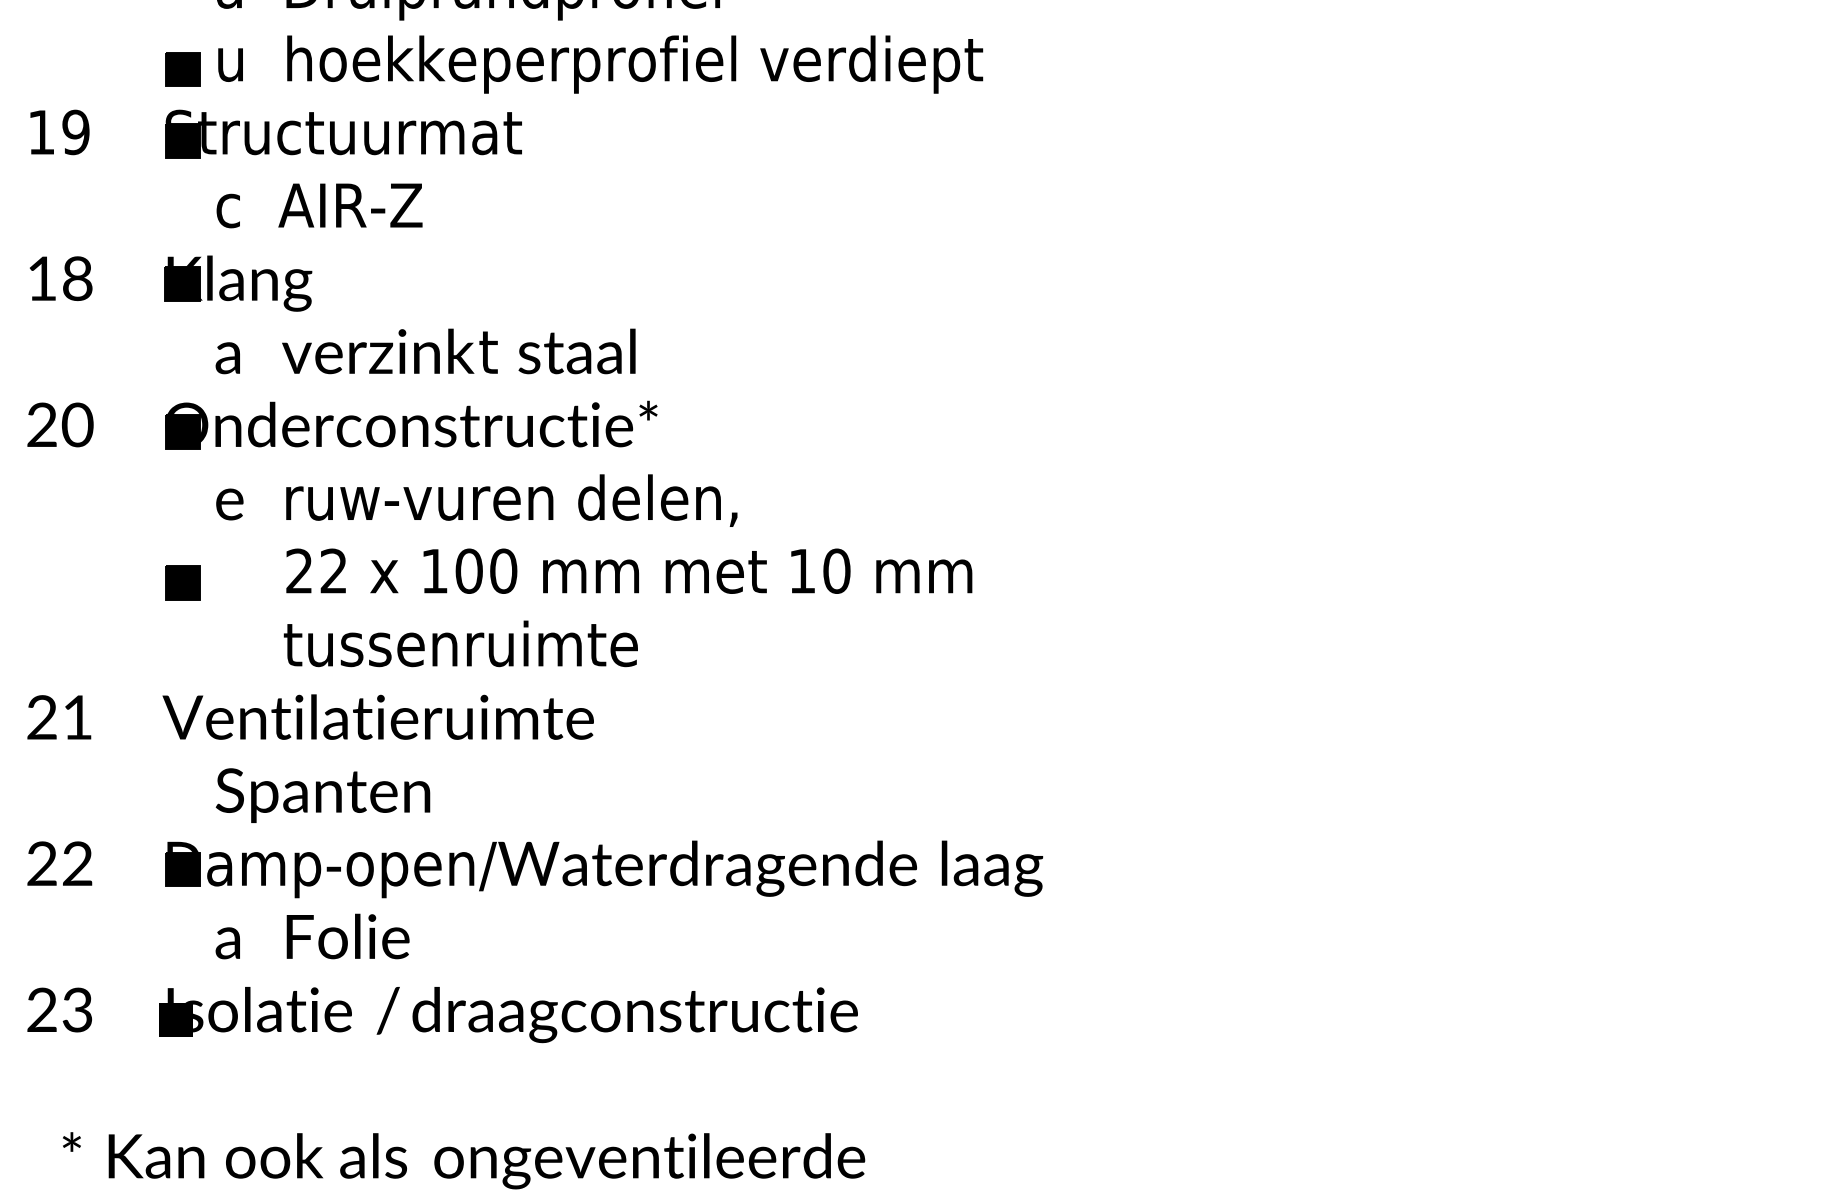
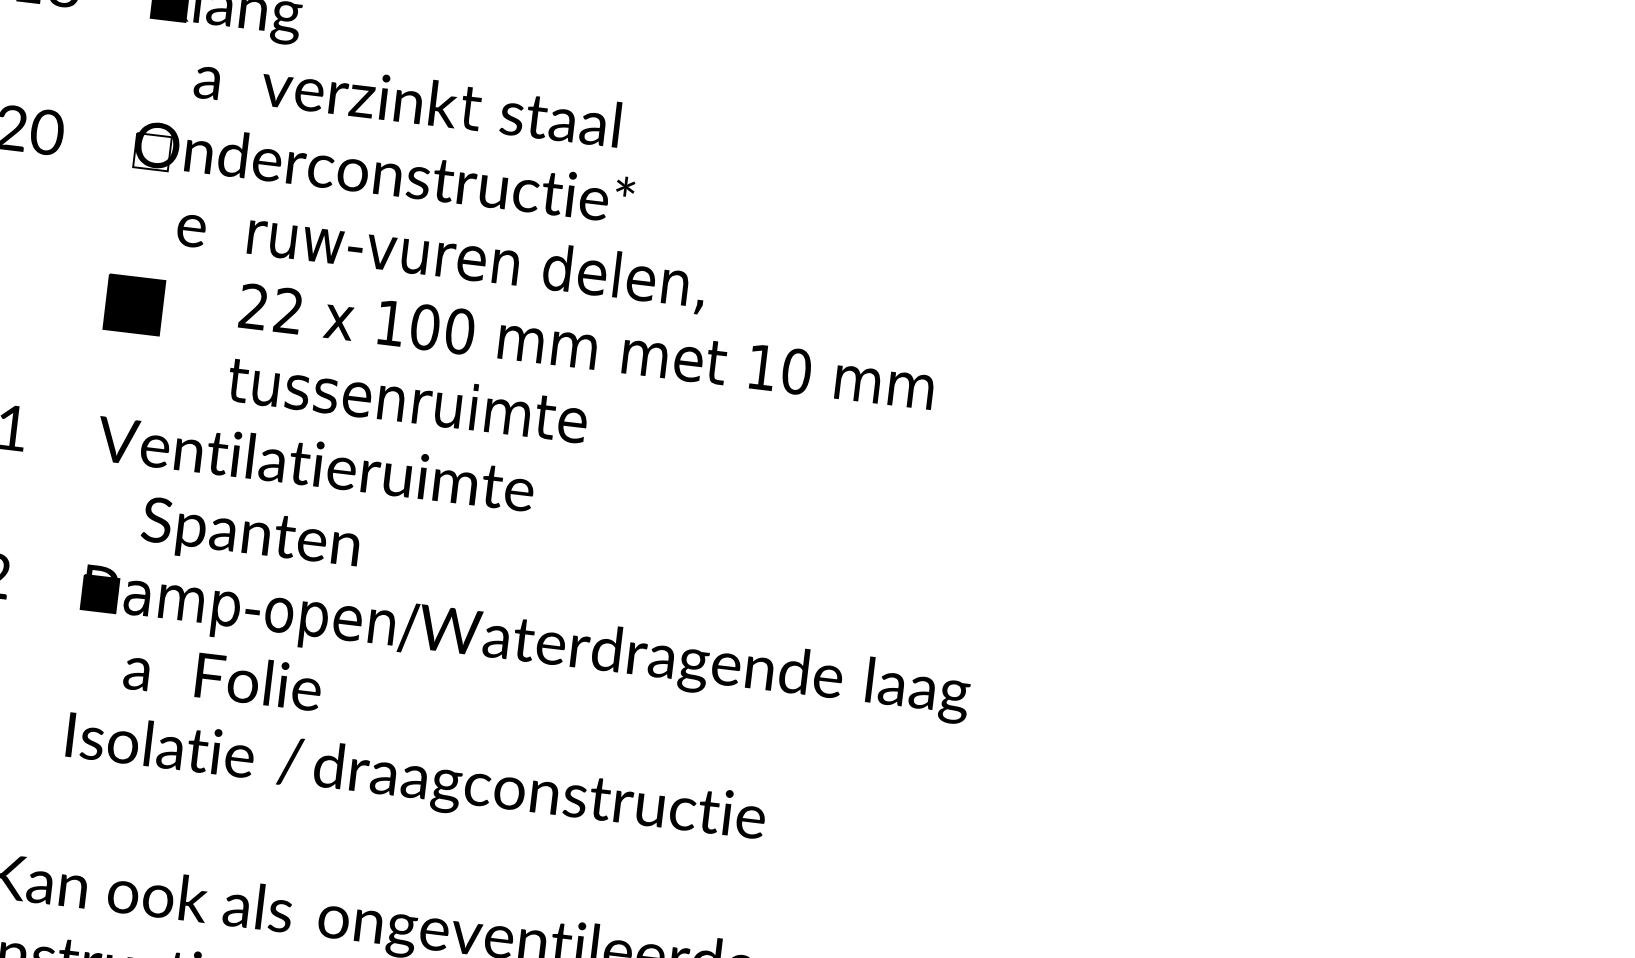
fill: (182, 431) -> (152, 151), removed
part: (182, 582) -> (134, 304), size x1.6
fill: (175, 1020) -> (74, 745), removed

